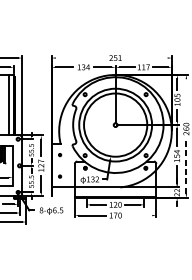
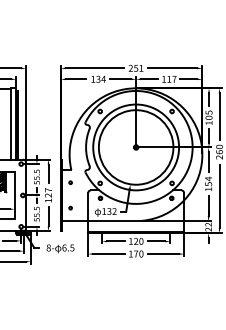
line: (80, 58) -> (94, 68), added
line: (146, 58) -> (172, 68), added
line: (186, 98) -> (219, 116), added
line: (186, 166) -> (219, 196), dashed -> solid
line: (138, 215) -> (163, 254), added

